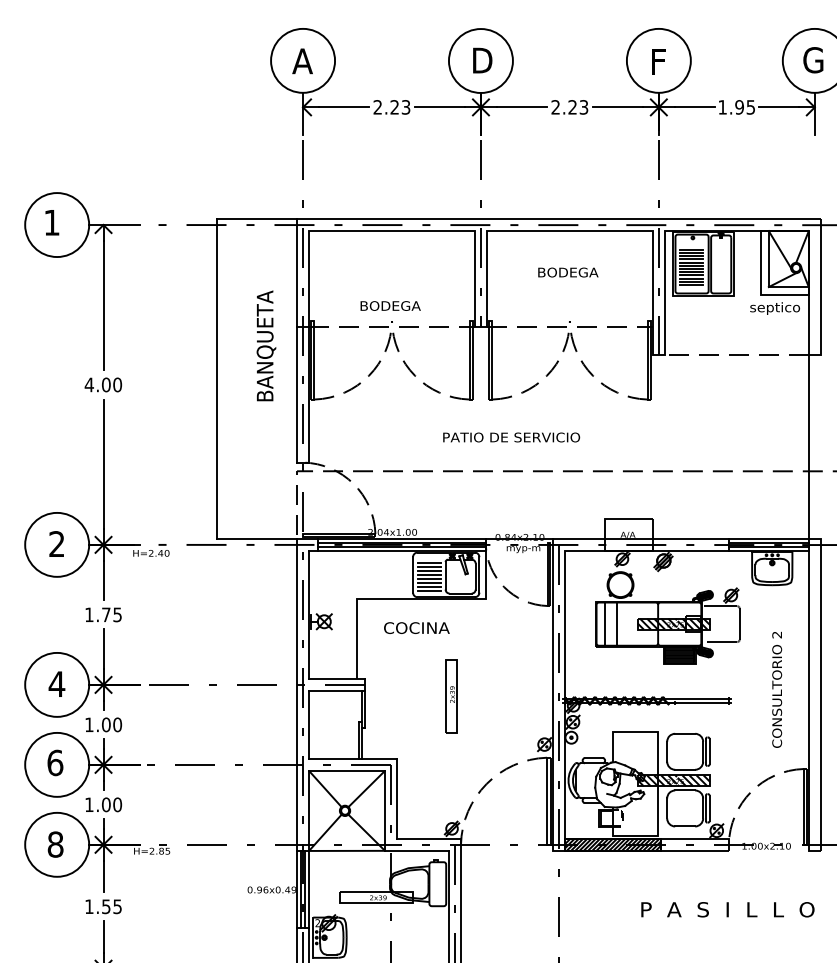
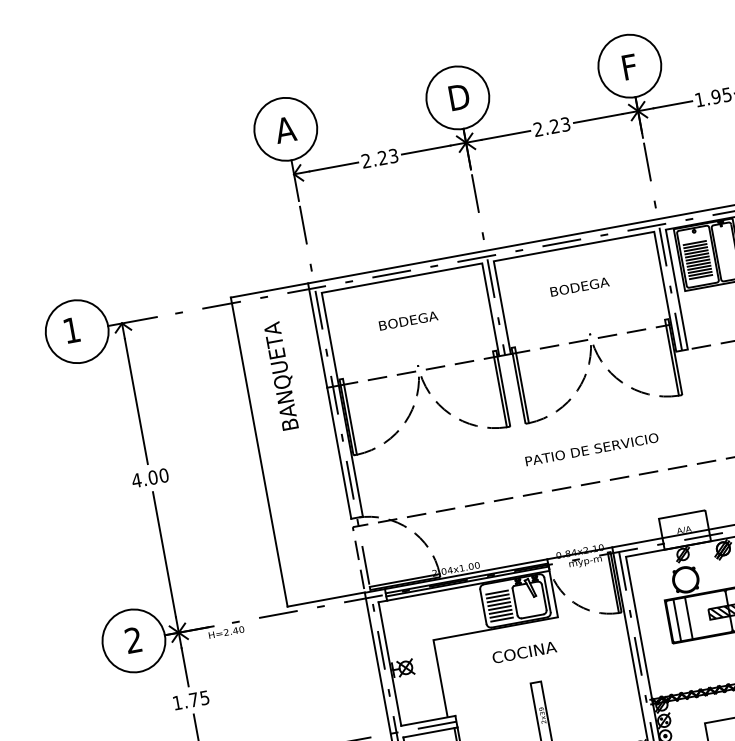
text: (390, 305) -> (408, 320), moved
text: (266, 345) -> (282, 375), moved
text: (511, 437) -> (591, 449), moved
text: (416, 627) -> (524, 651), moved

